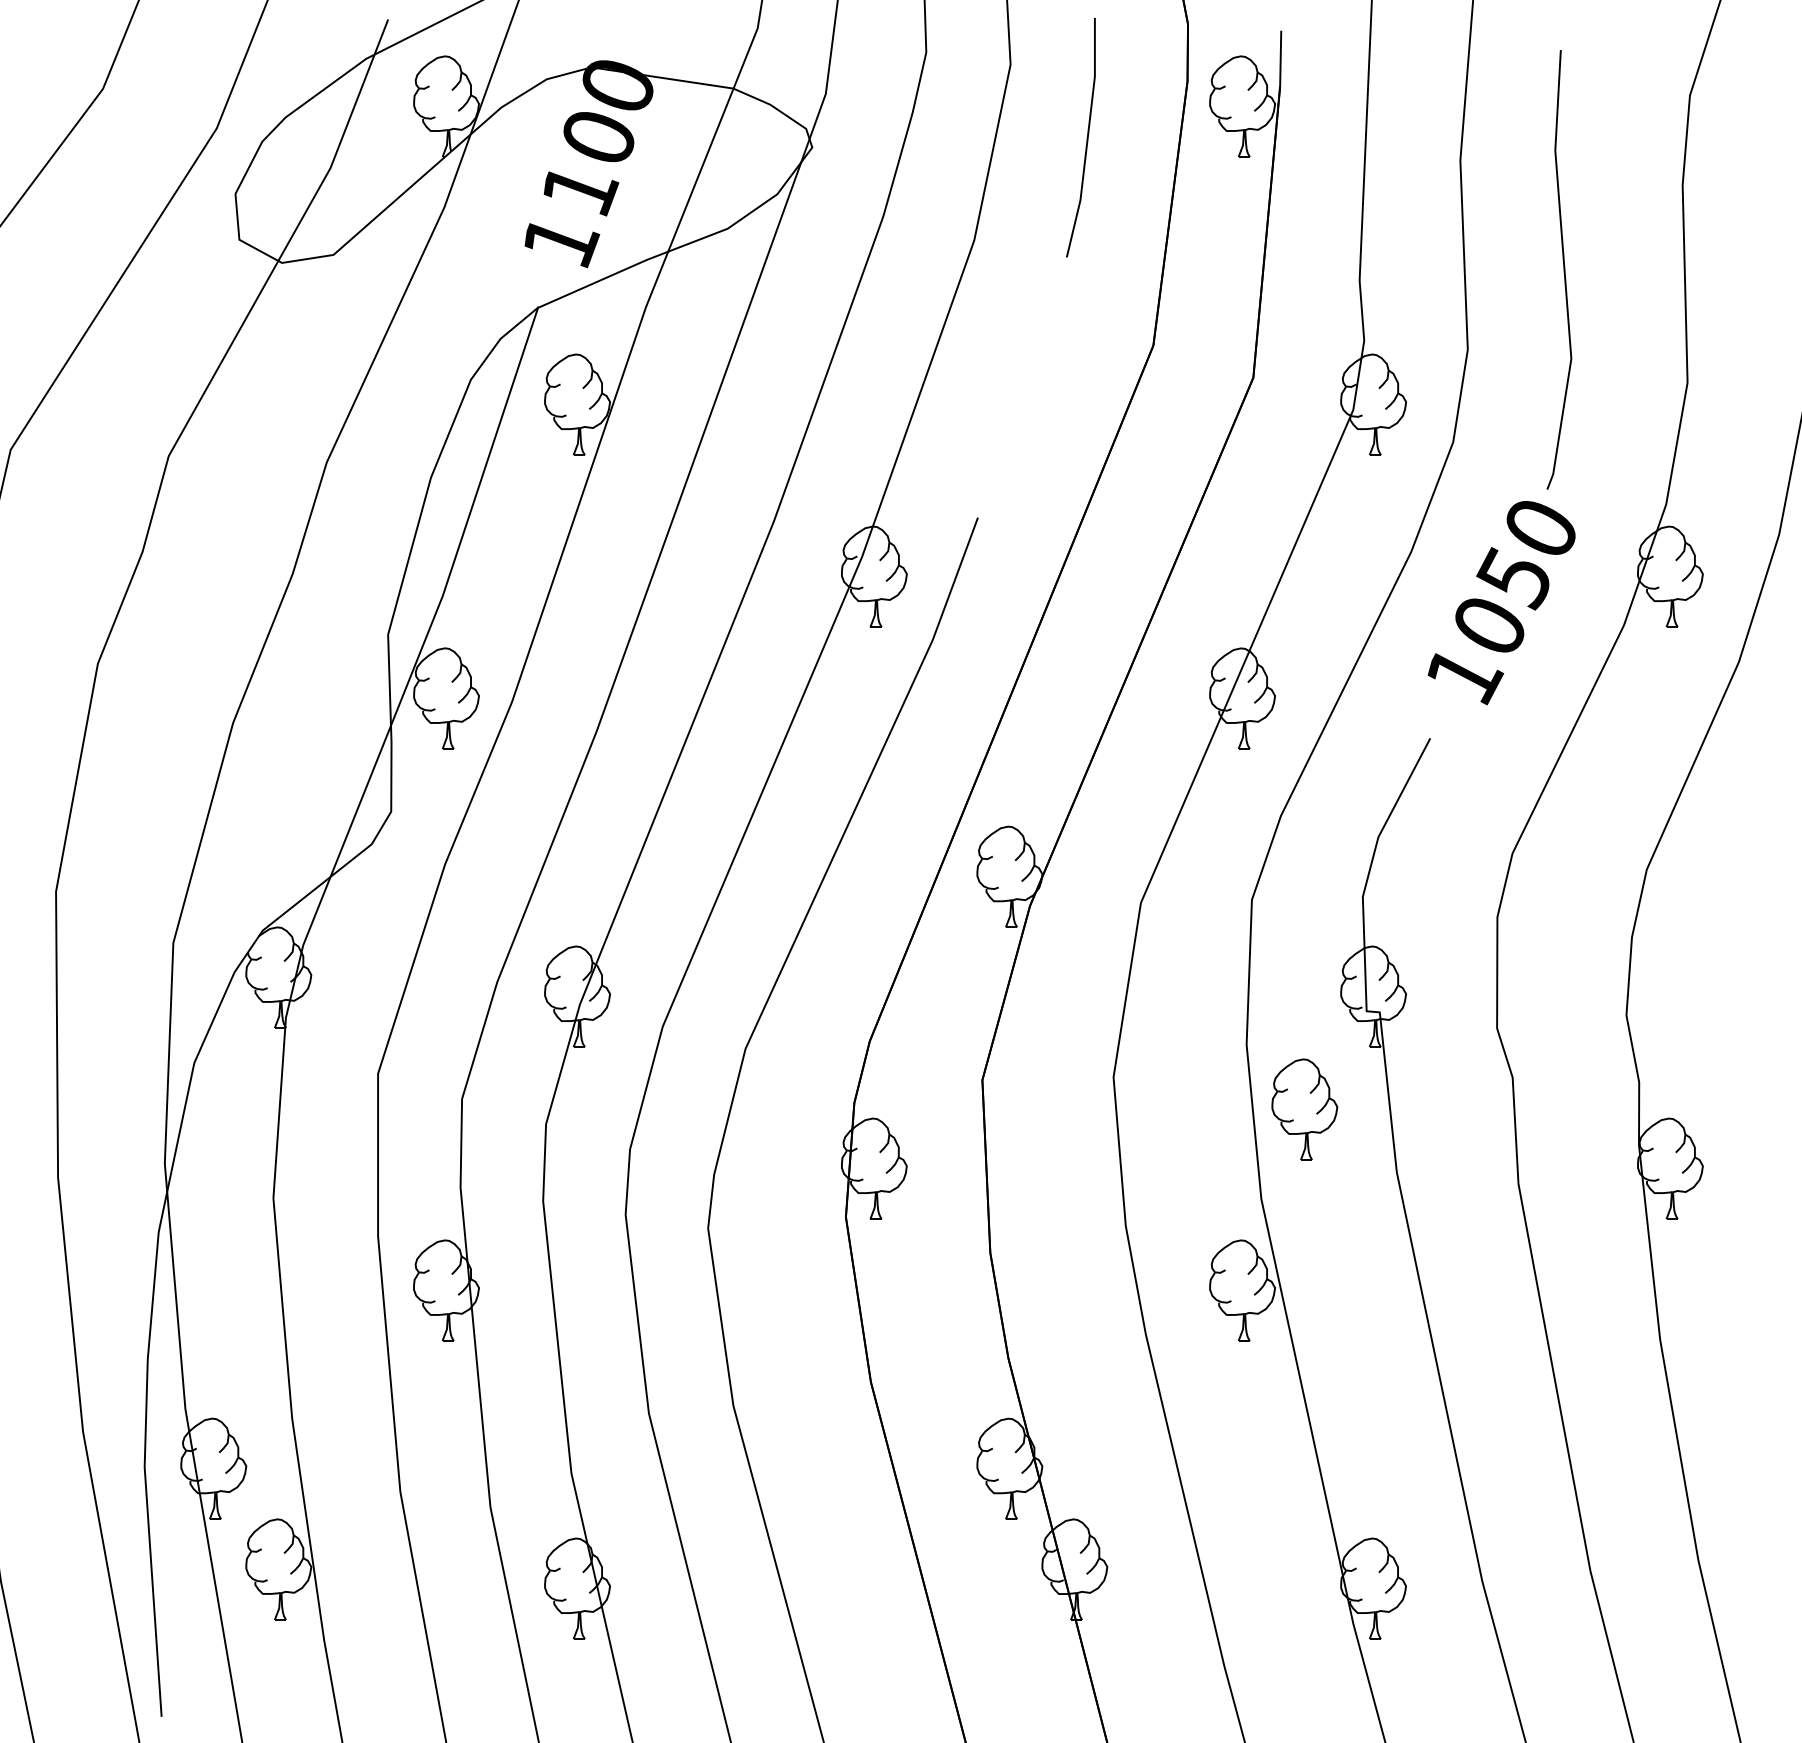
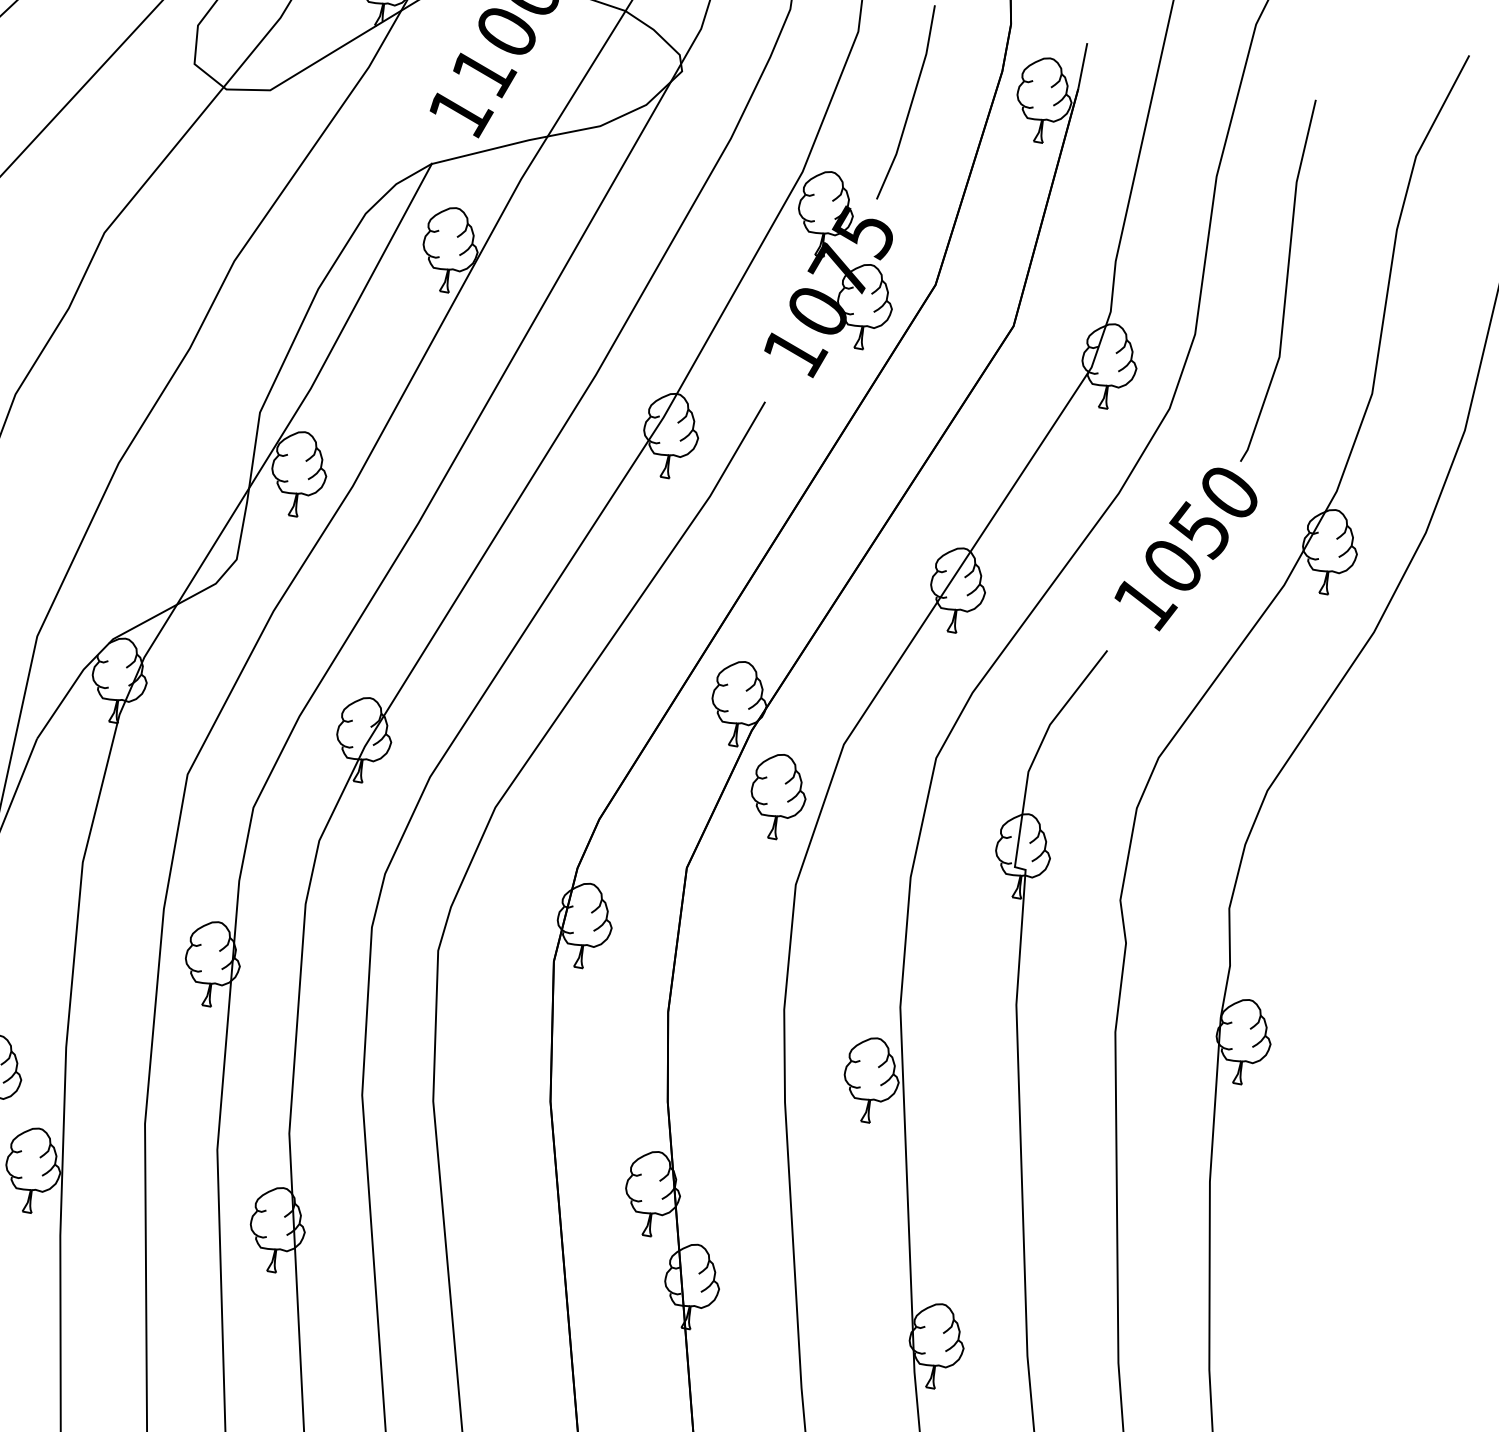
part: (1043, 357) -> (842, 278), added
part: (1304, 1109) -> (778, 796), moved

